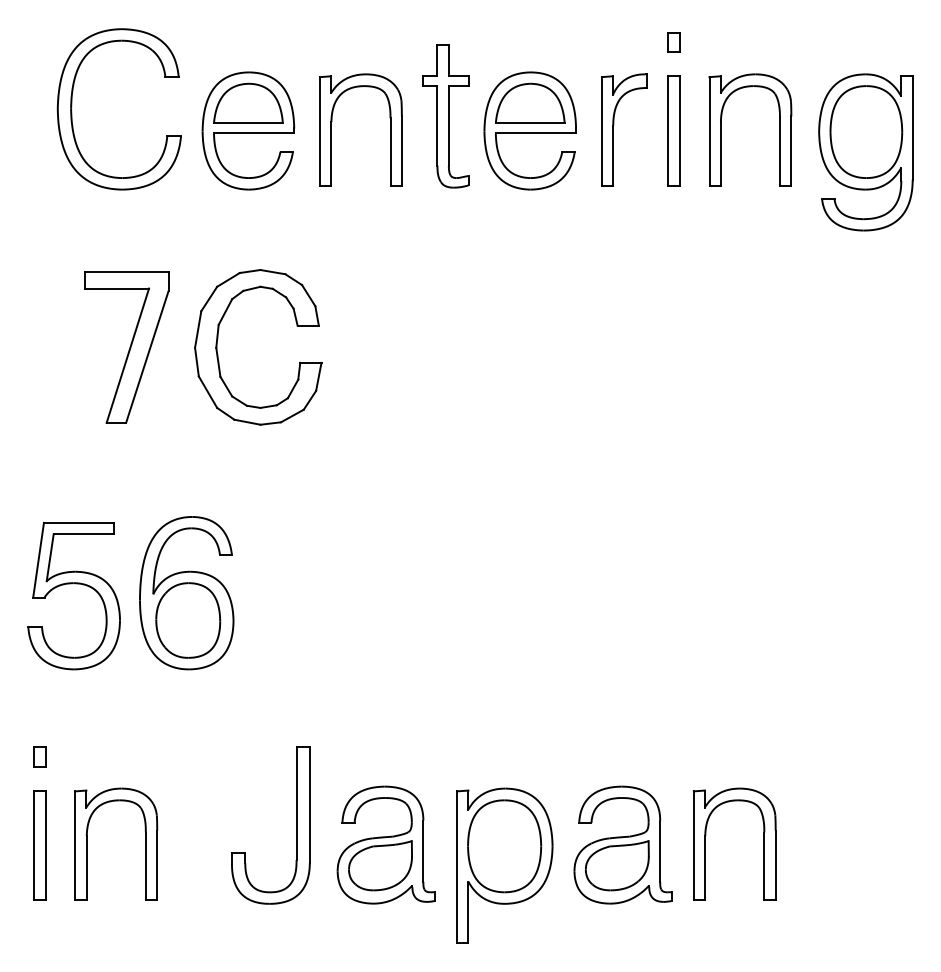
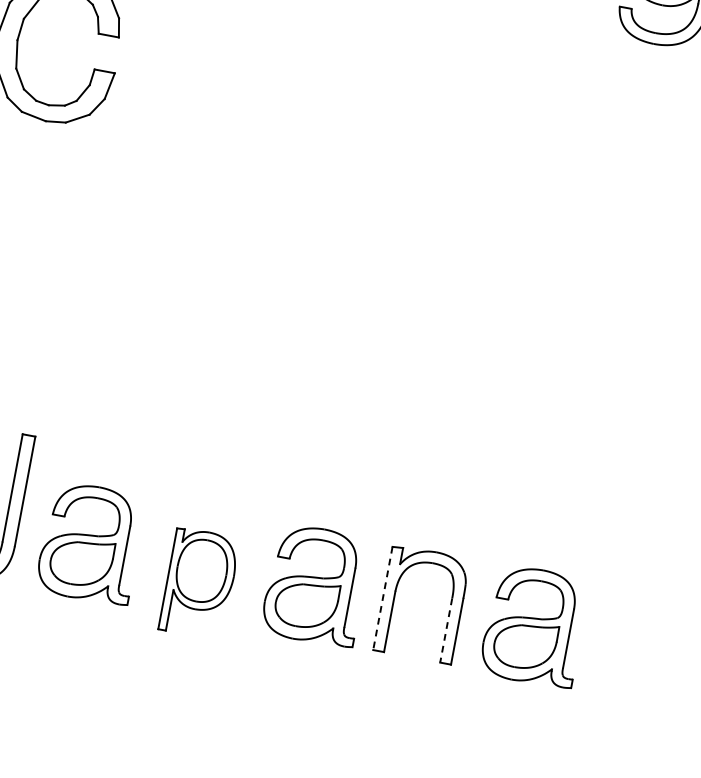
part: (852, 844) -> (533, 625), added
line: (693, 846) -> (382, 599), solid -> dashed
part: (504, 865) -> (199, 583), size x0.7
line: (764, 866) -> (446, 630), solid -> dashed

